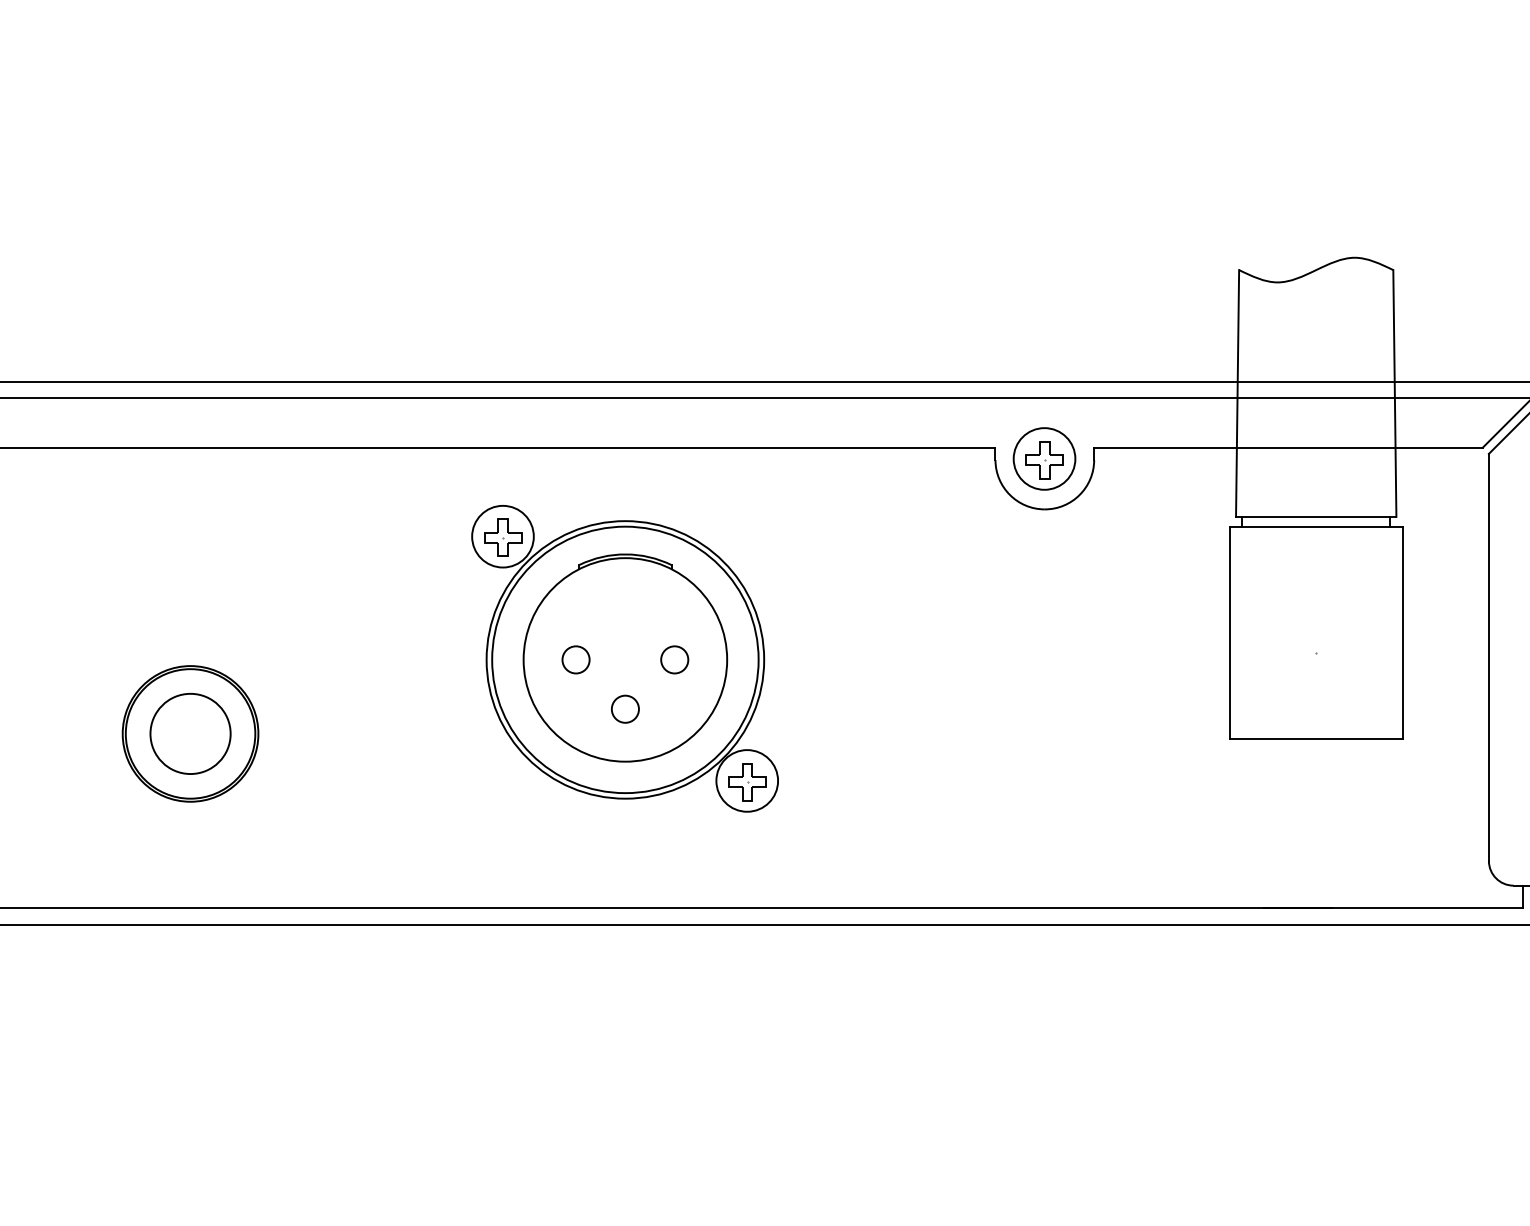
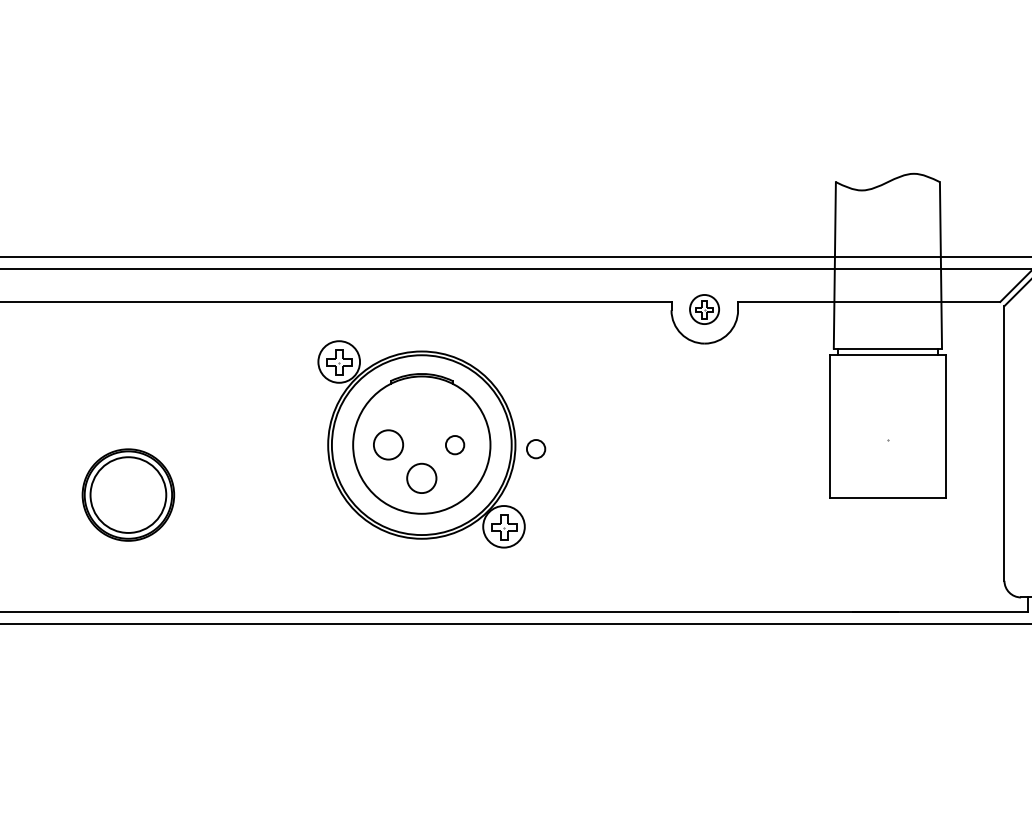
part: (1044, 458) -> (704, 309), size x0.7
circle: (576, 660) -> (388, 445), size x1.6
circle: (795, 666) -> (536, 449), added
circle: (624, 709) -> (421, 478), size x1.6
circle: (190, 734) -> (128, 495), size x1.4

